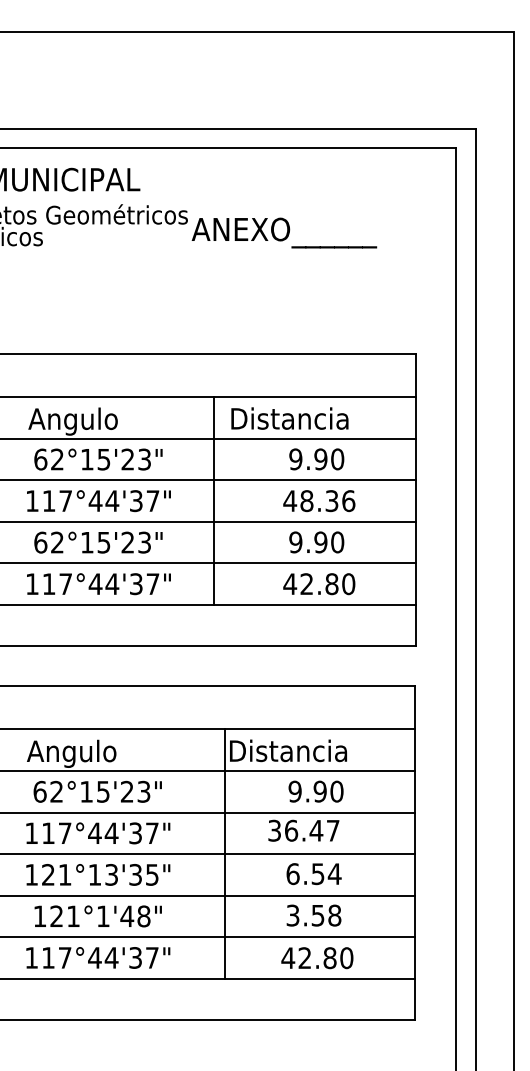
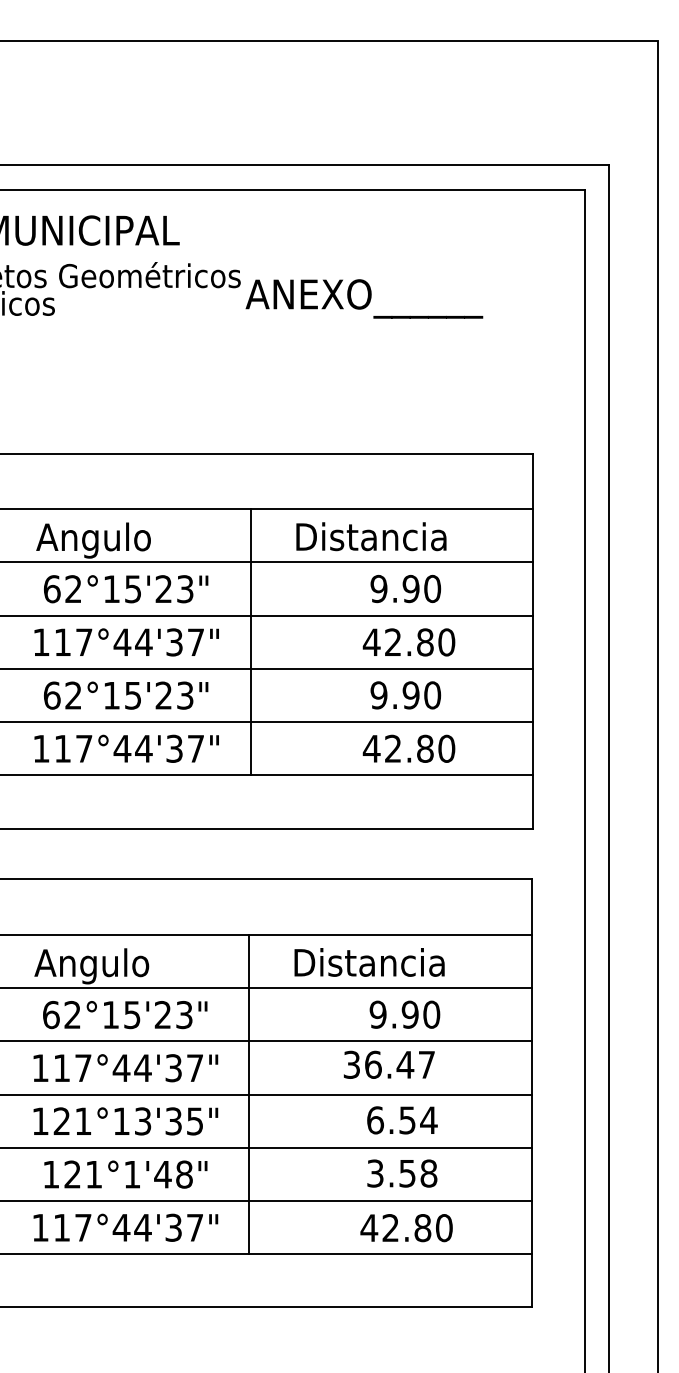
line: (214, 501) -> (250, 642), moved
text: (328, 501) -> (420, 642), 48.36 -> 42.80
line: (225, 853) -> (248, 1094), moved

